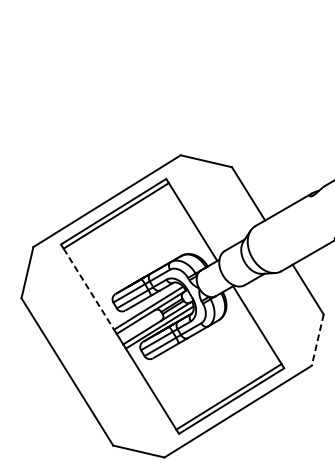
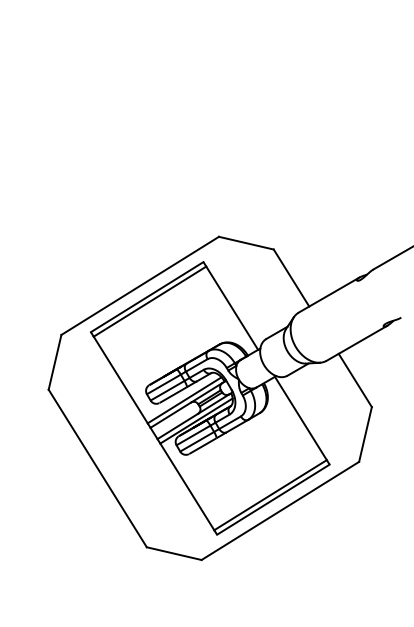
line: (89, 289) -> (121, 380), dashed -> solid
line: (317, 340) -> (365, 434), dashed -> solid

